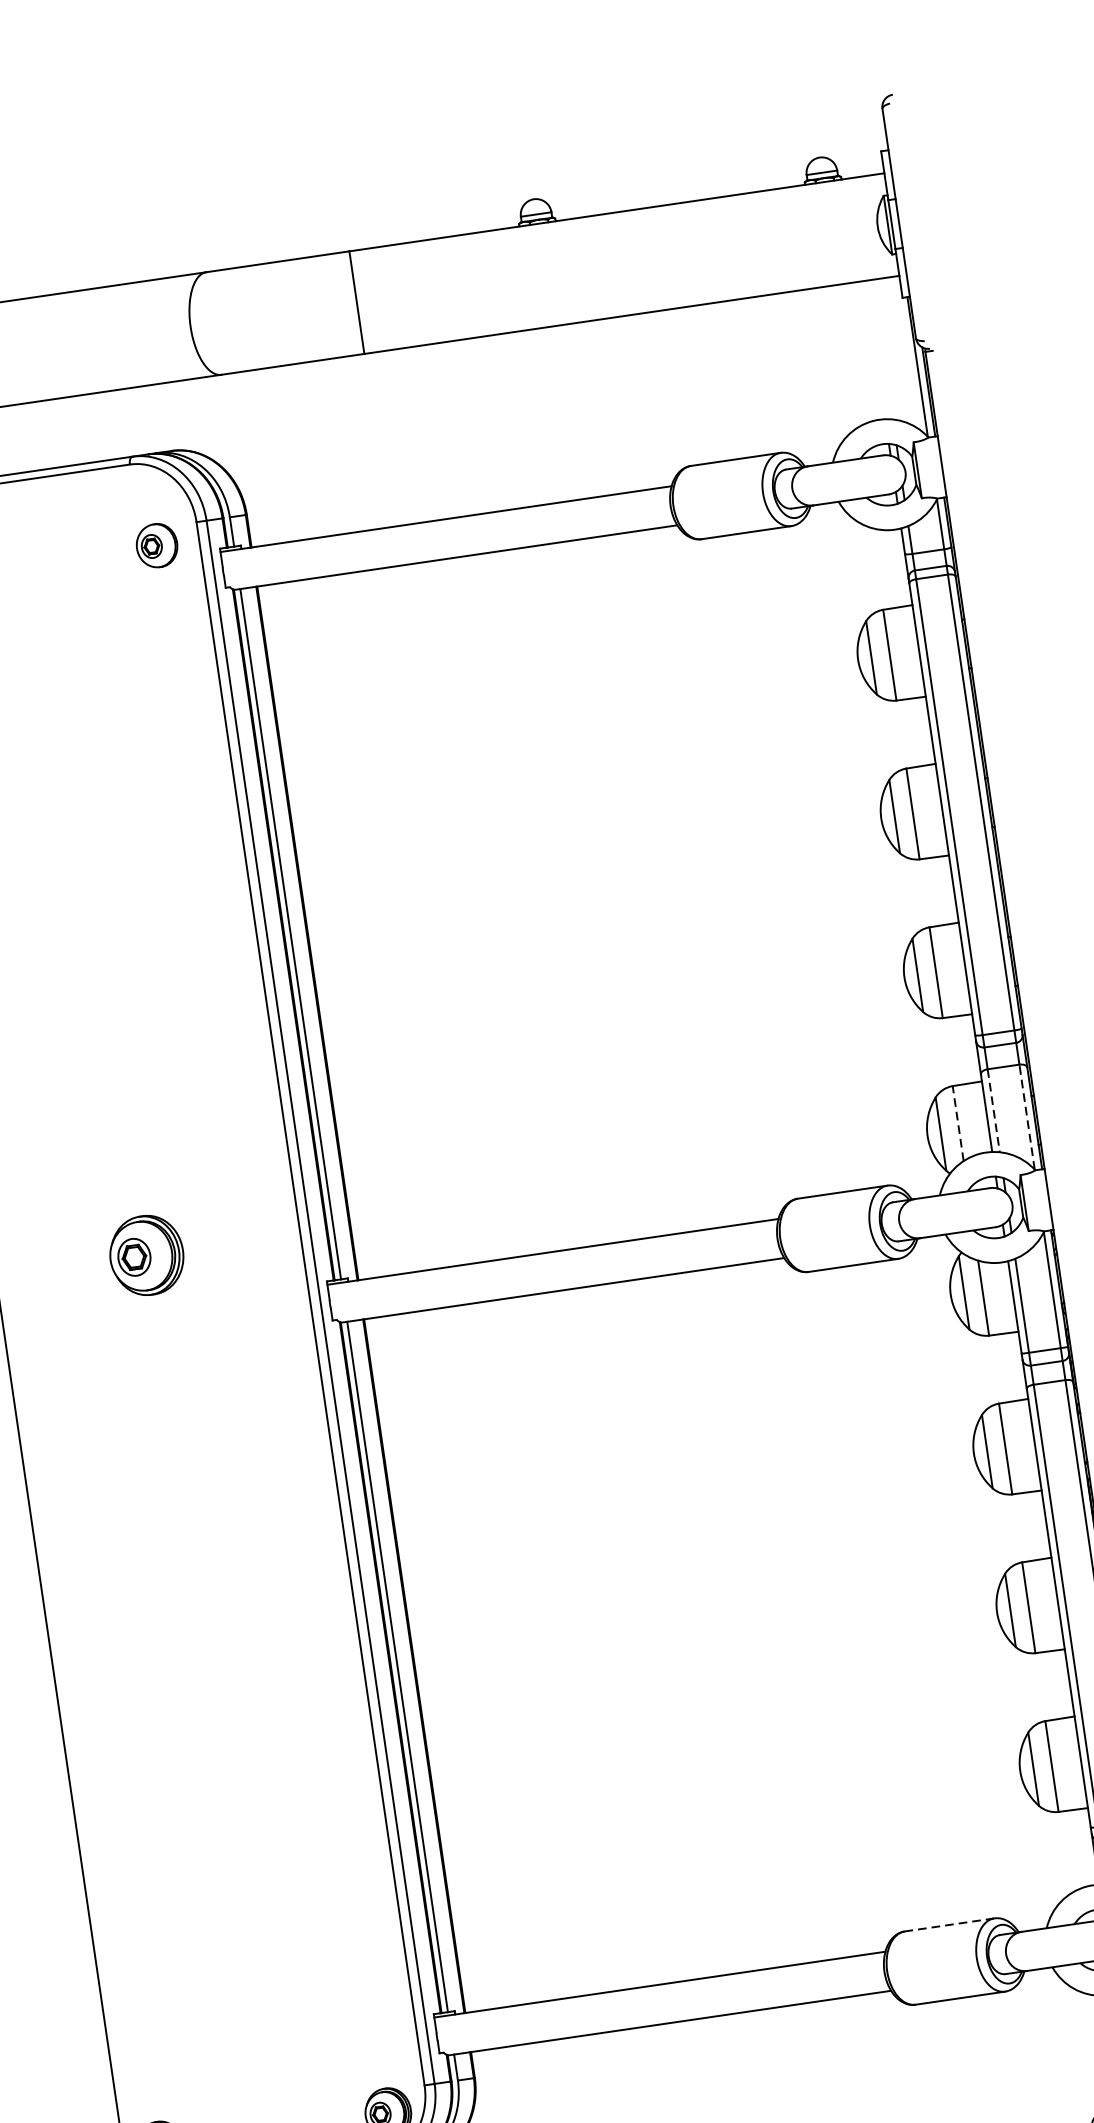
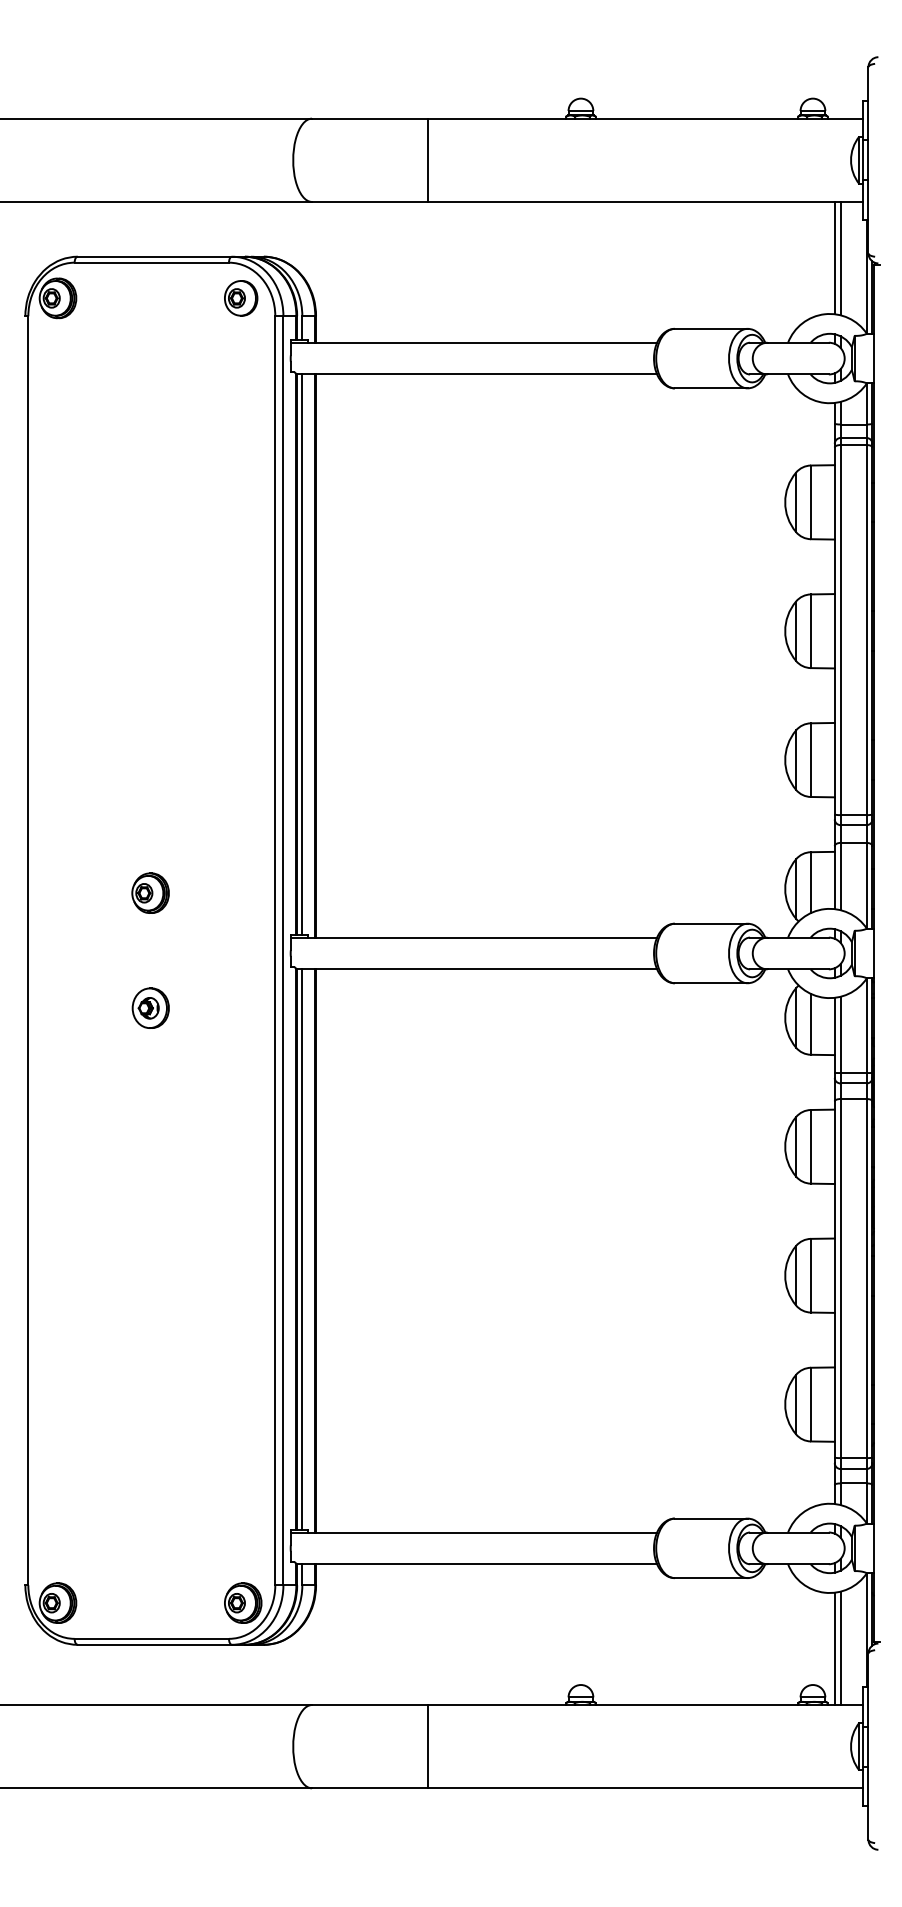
line: (874, 349) -> (834, 257), added
line: (882, 349) -> (840, 258), added
part: (157, 545) -> (241, 298), moved
line: (993, 1110) -> (840, 876), dashed -> solid
line: (1027, 1117) -> (866, 885), dashed -> solid
line: (957, 1123) -> (810, 882), dashed -> solid
part: (146, 1254) -> (150, 892), size x0.62
part: (167, 1396) -> (150, 1007), added
line: (948, 1924) -> (710, 1518), dashed -> solid

